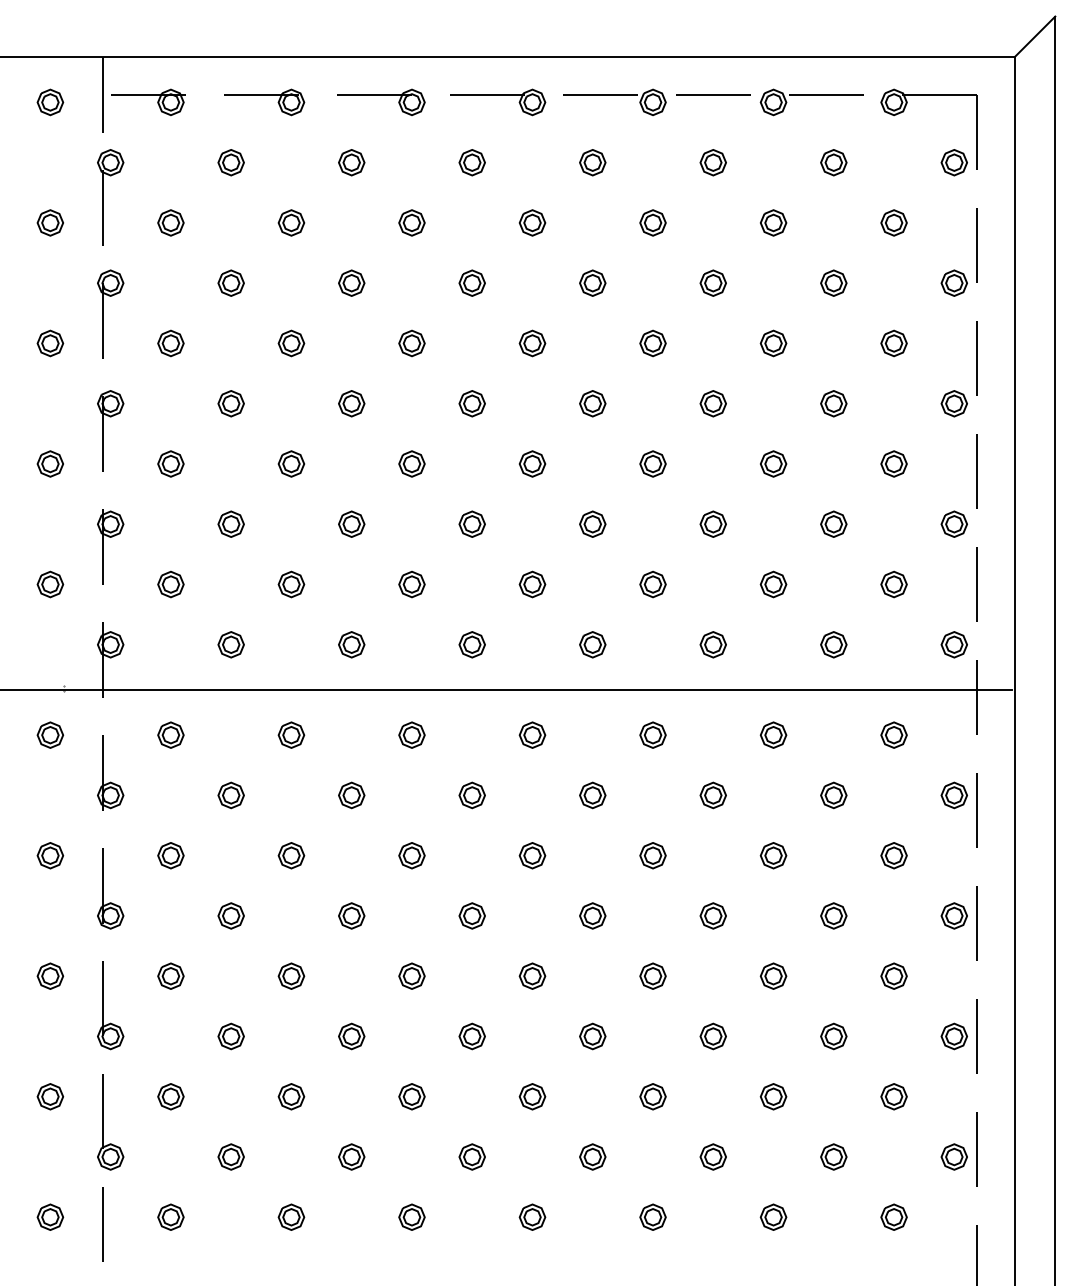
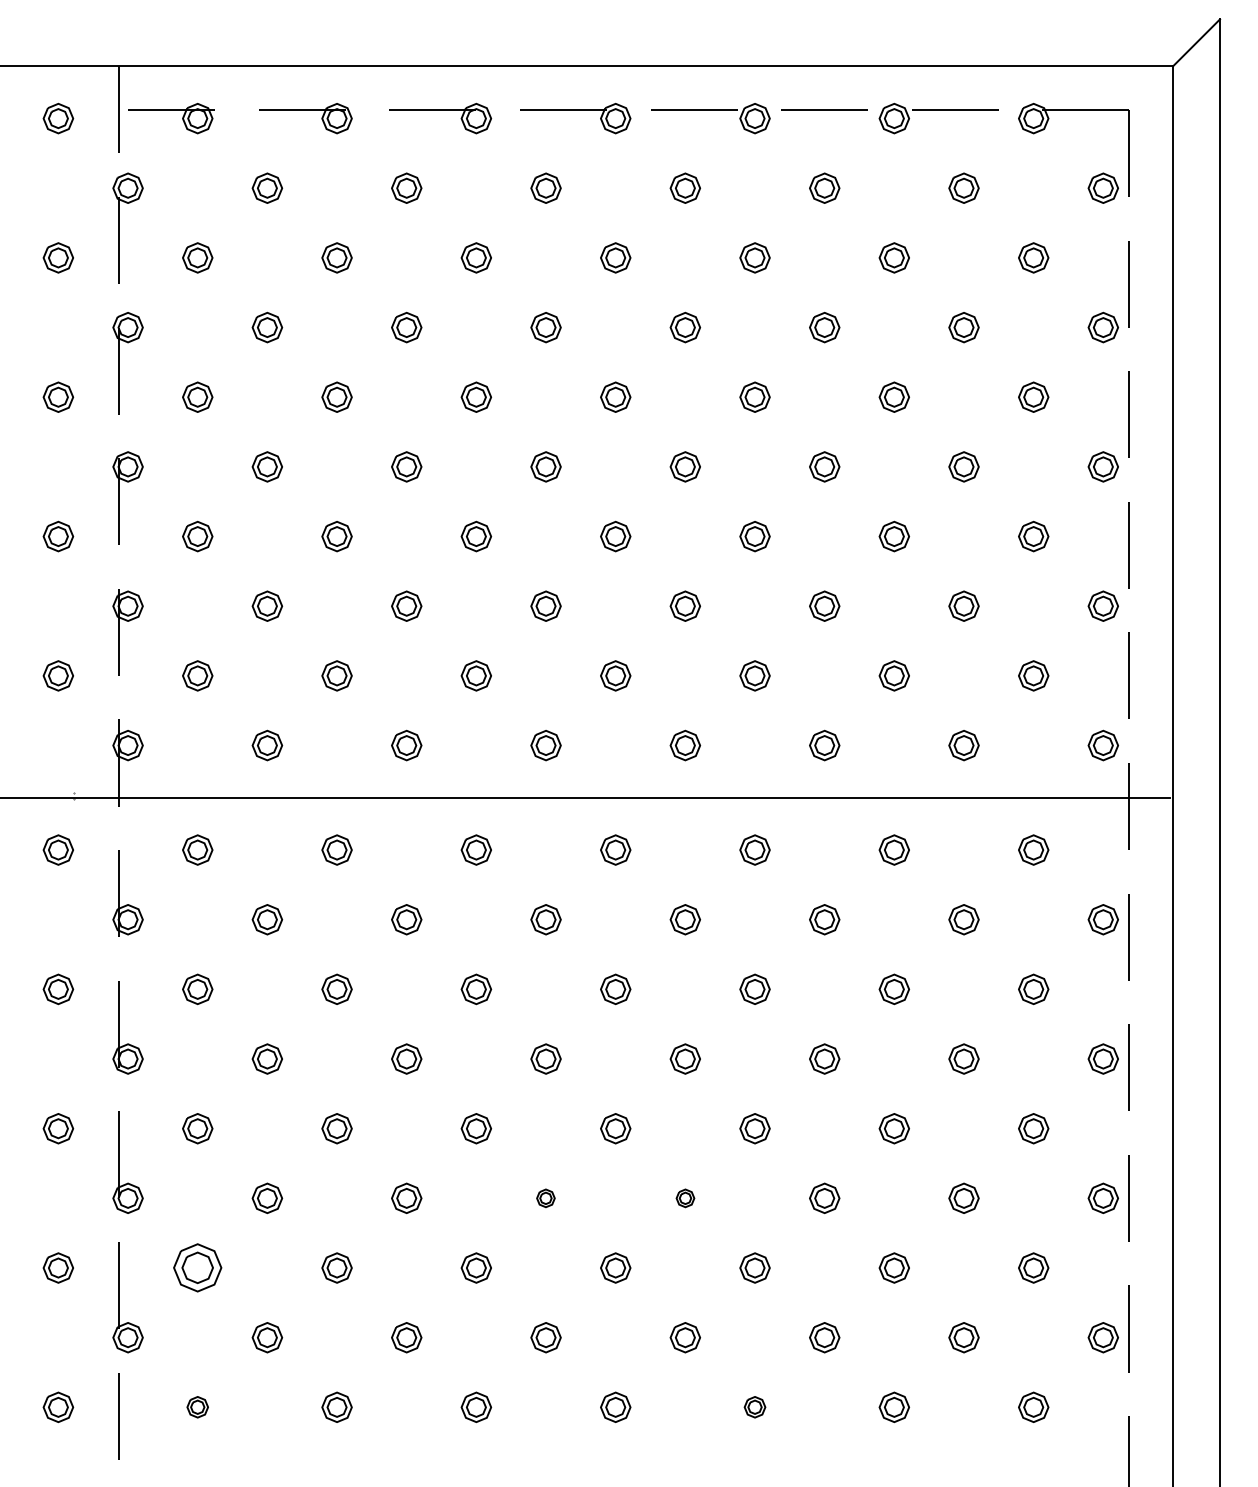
part: (471, 1036) -> (545, 1198), size x0.6
part: (592, 1036) -> (685, 1198), size x0.6
part: (170, 1096) -> (197, 1267), size x1.6
part: (170, 1216) -> (197, 1406), size x0.7
part: (652, 1216) -> (754, 1406), size x0.7

